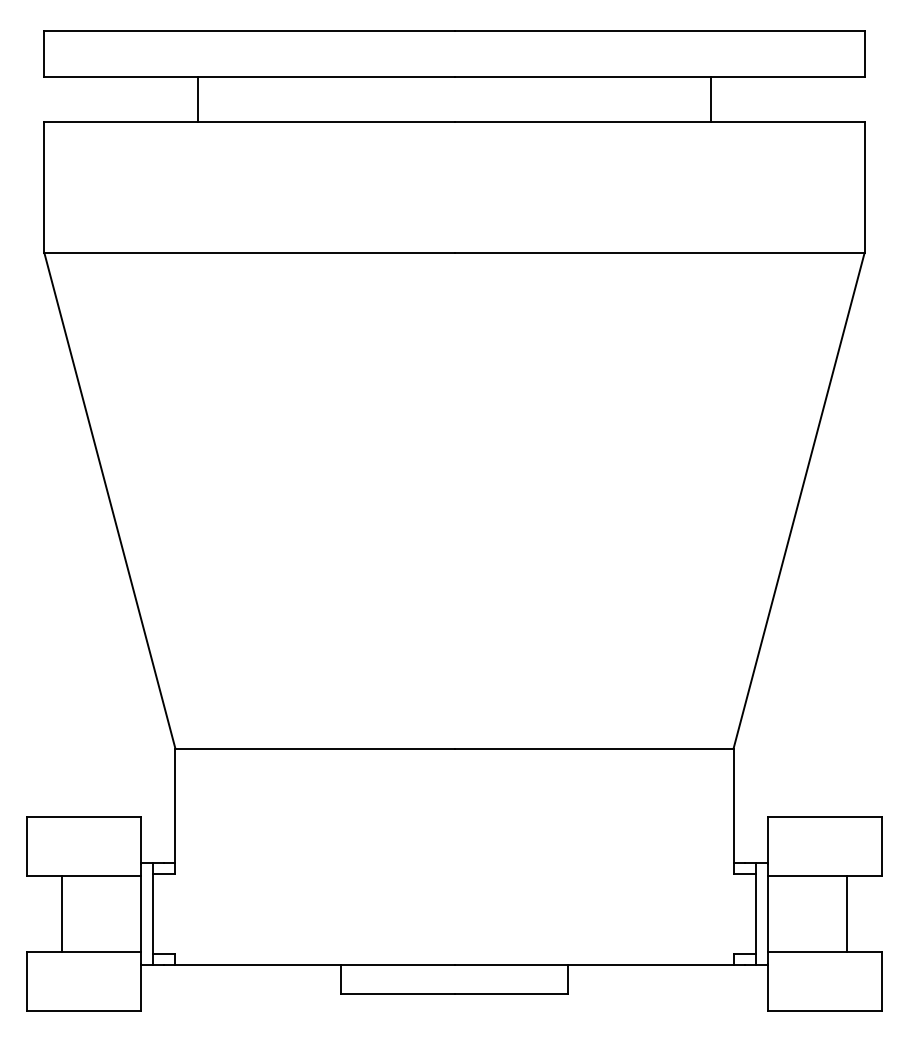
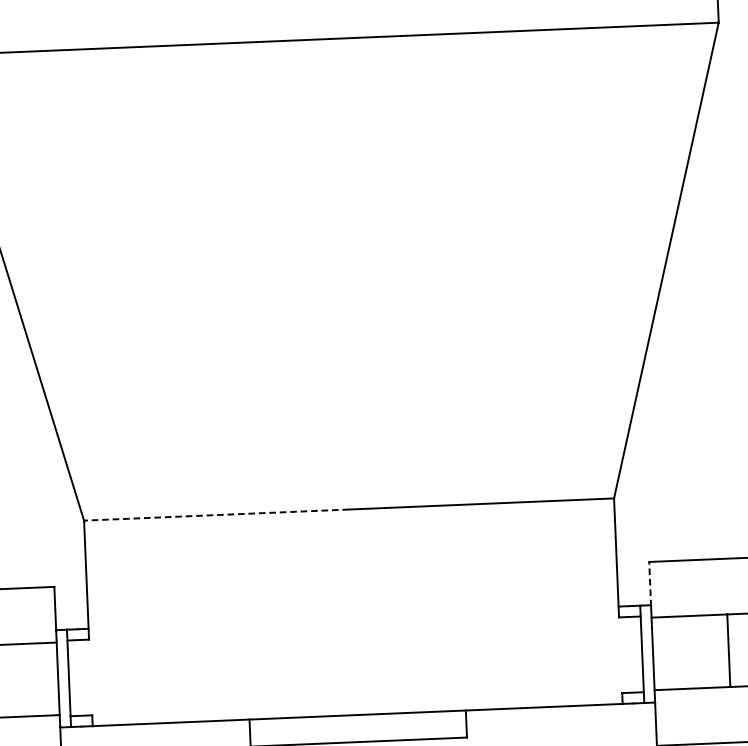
line: (314, 748) -> (216, 514), solid -> dashed
line: (767, 840) -> (649, 584), solid -> dashed

